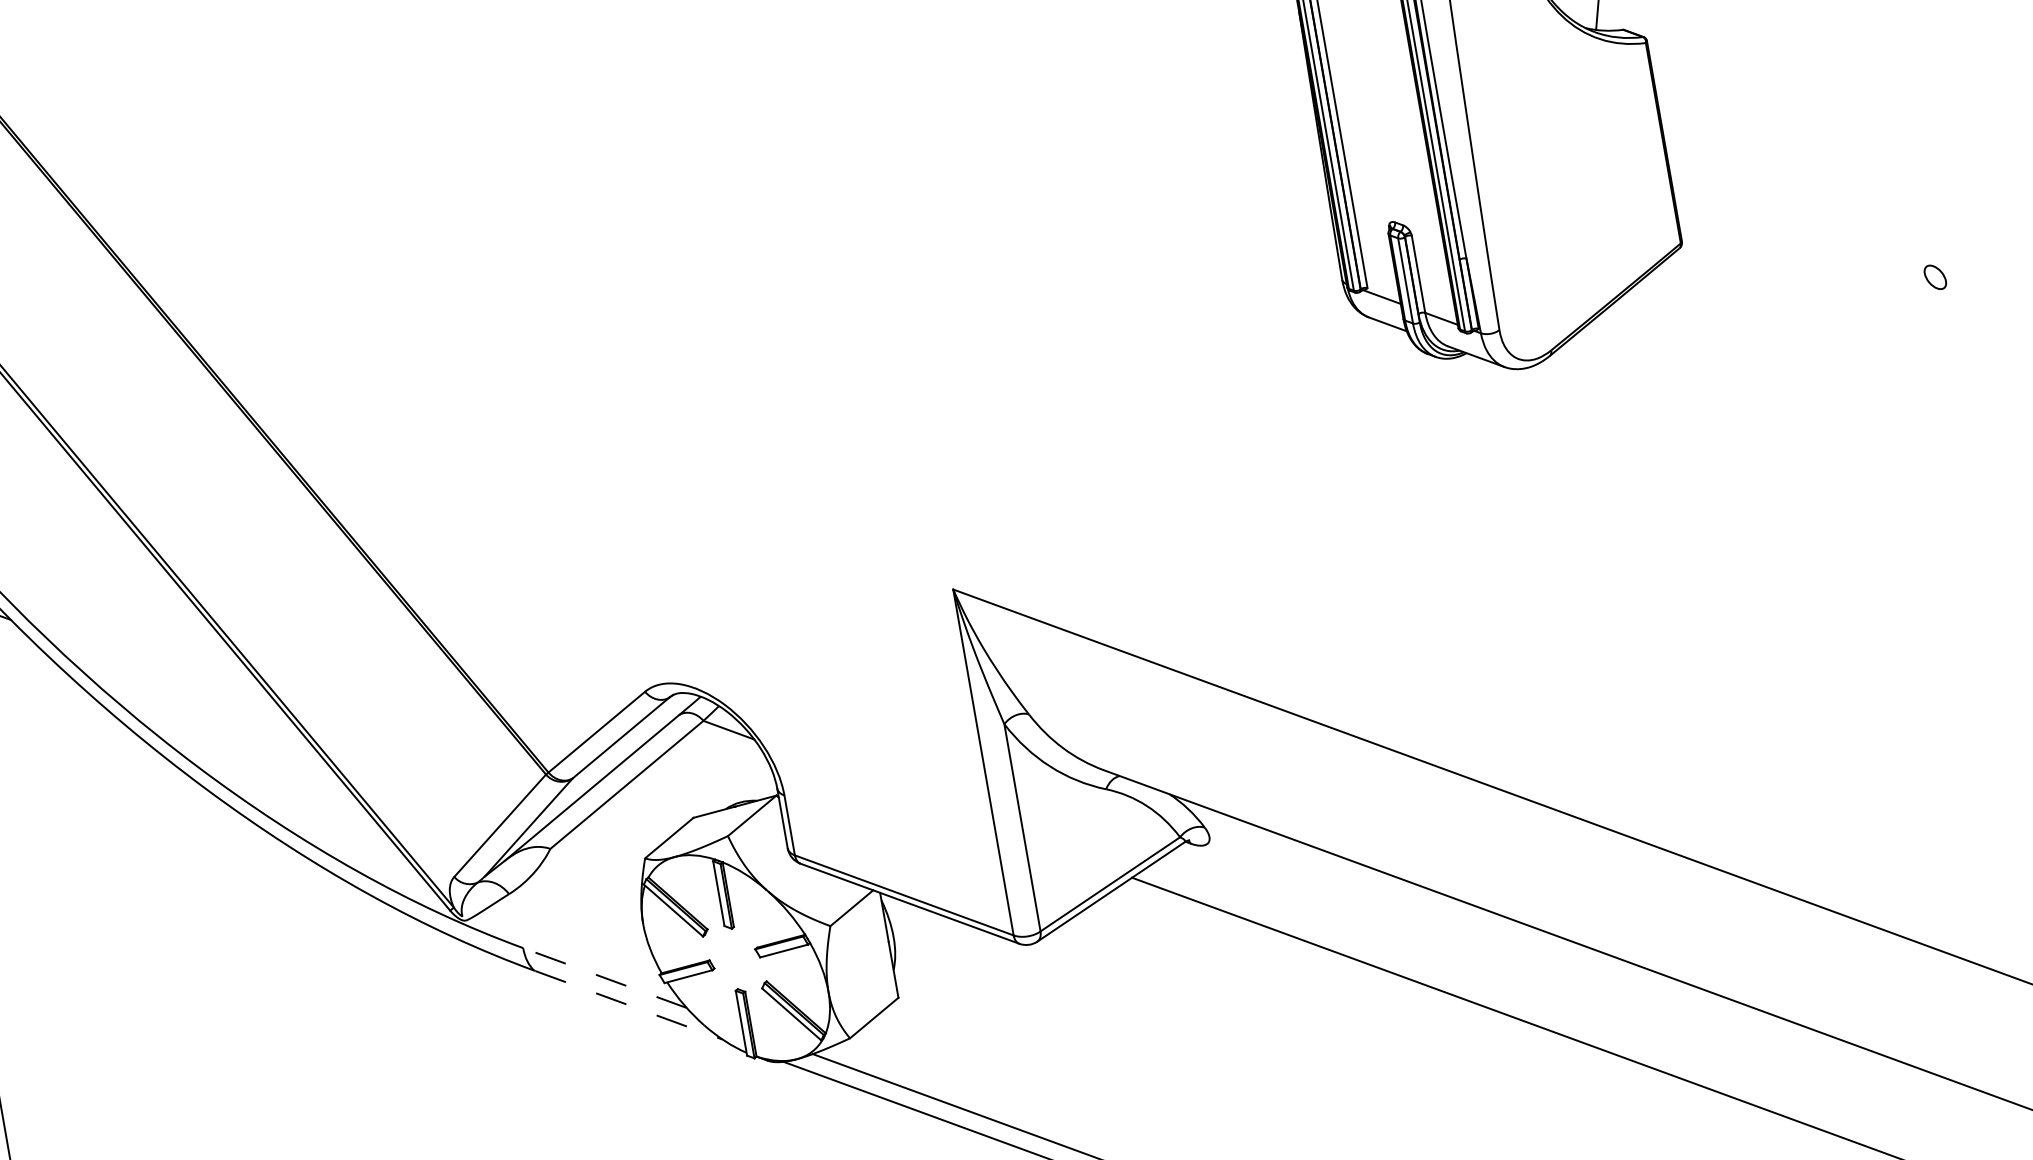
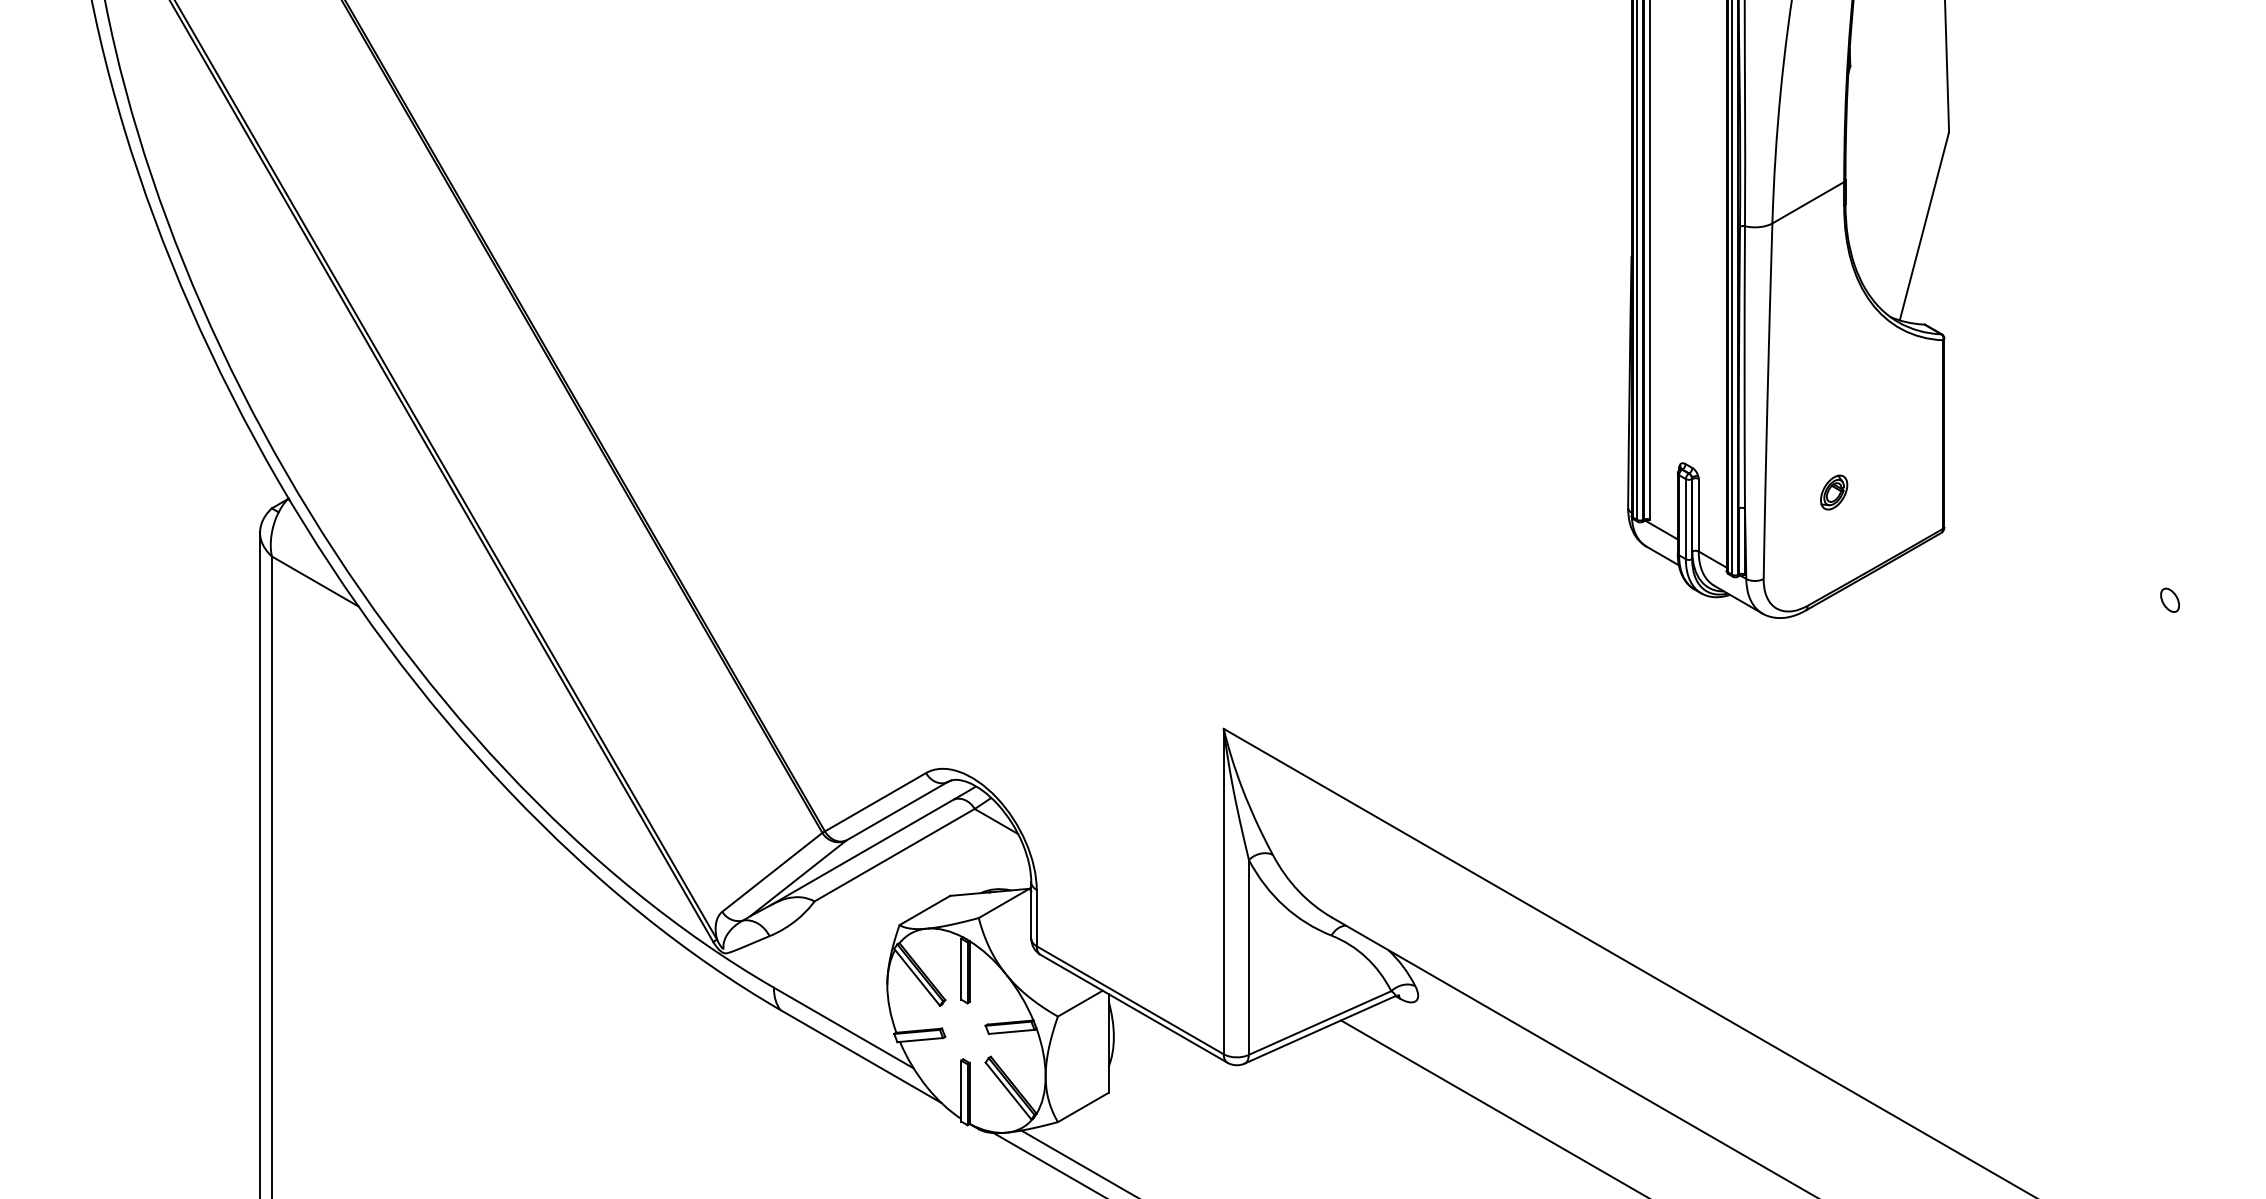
part: (1558, 225) -> (1834, 492), added
line: (604, 978) -> (843, 1028), dashed -> solid
line: (629, 1006) -> (861, 1057), dashed -> solid

